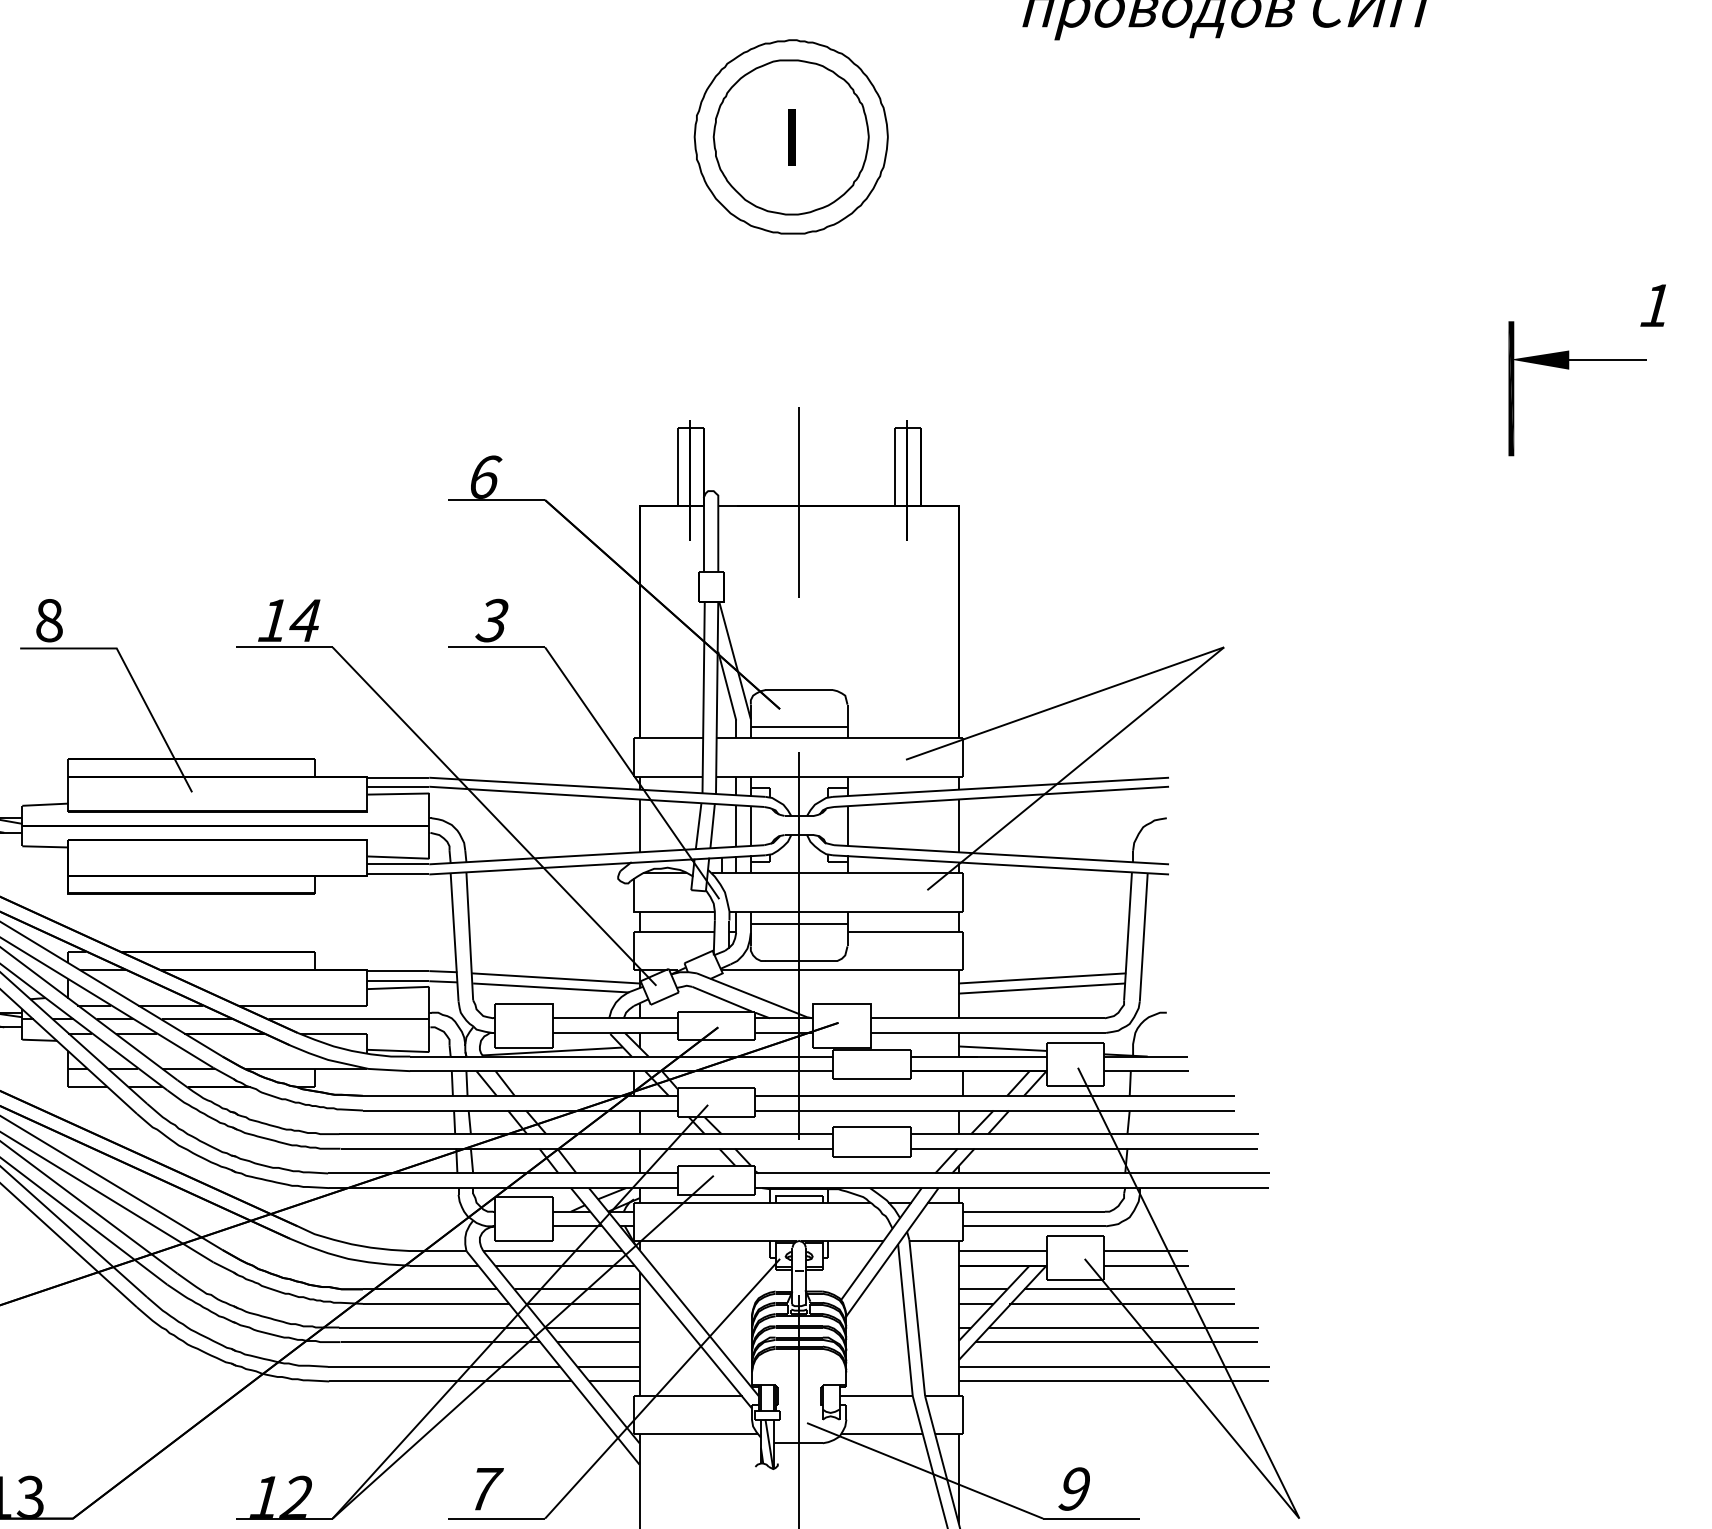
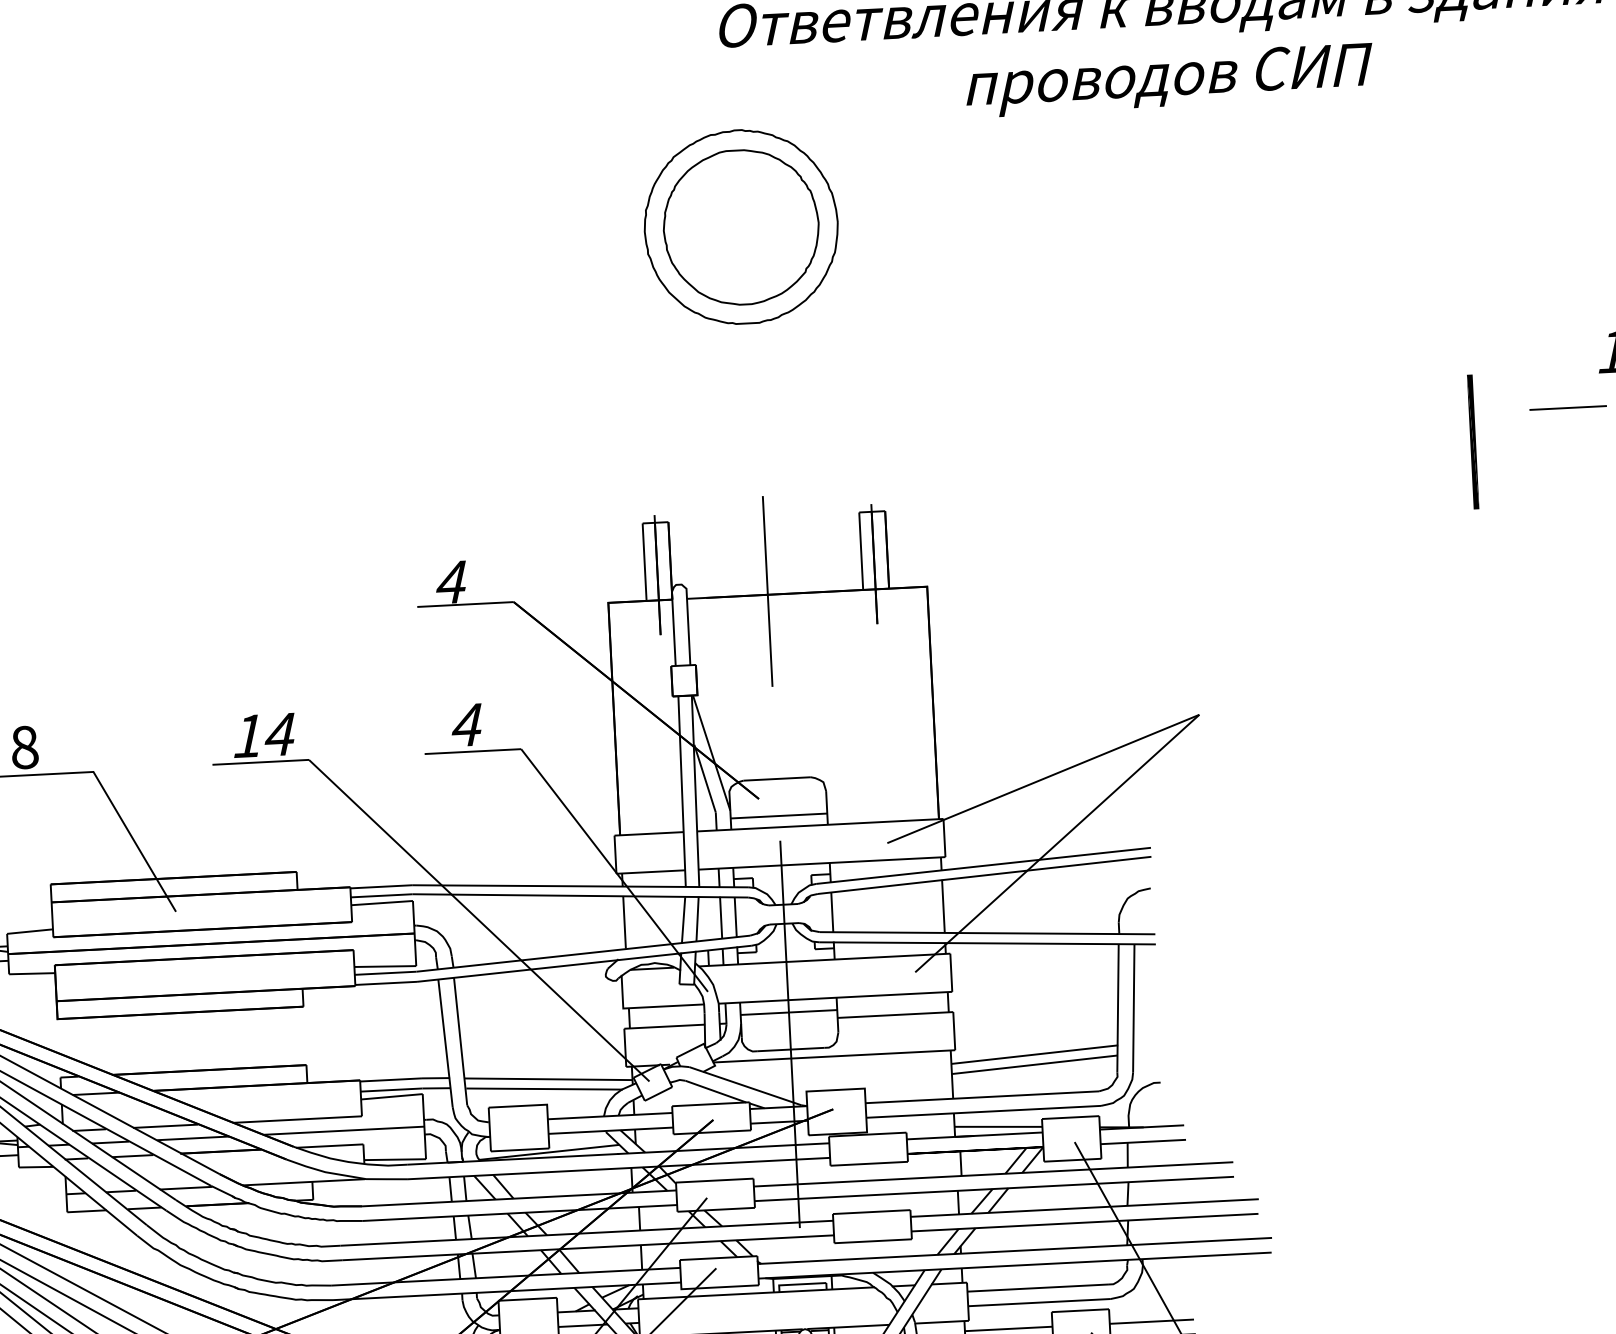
fill: (791, 137) -> (741, 227), removed
fill: (1539, 359) -> (1499, 411), removed
text: (485, 476) -> (453, 581), 6 -> 4
text: (491, 620) -> (466, 725), 3 -> 4

